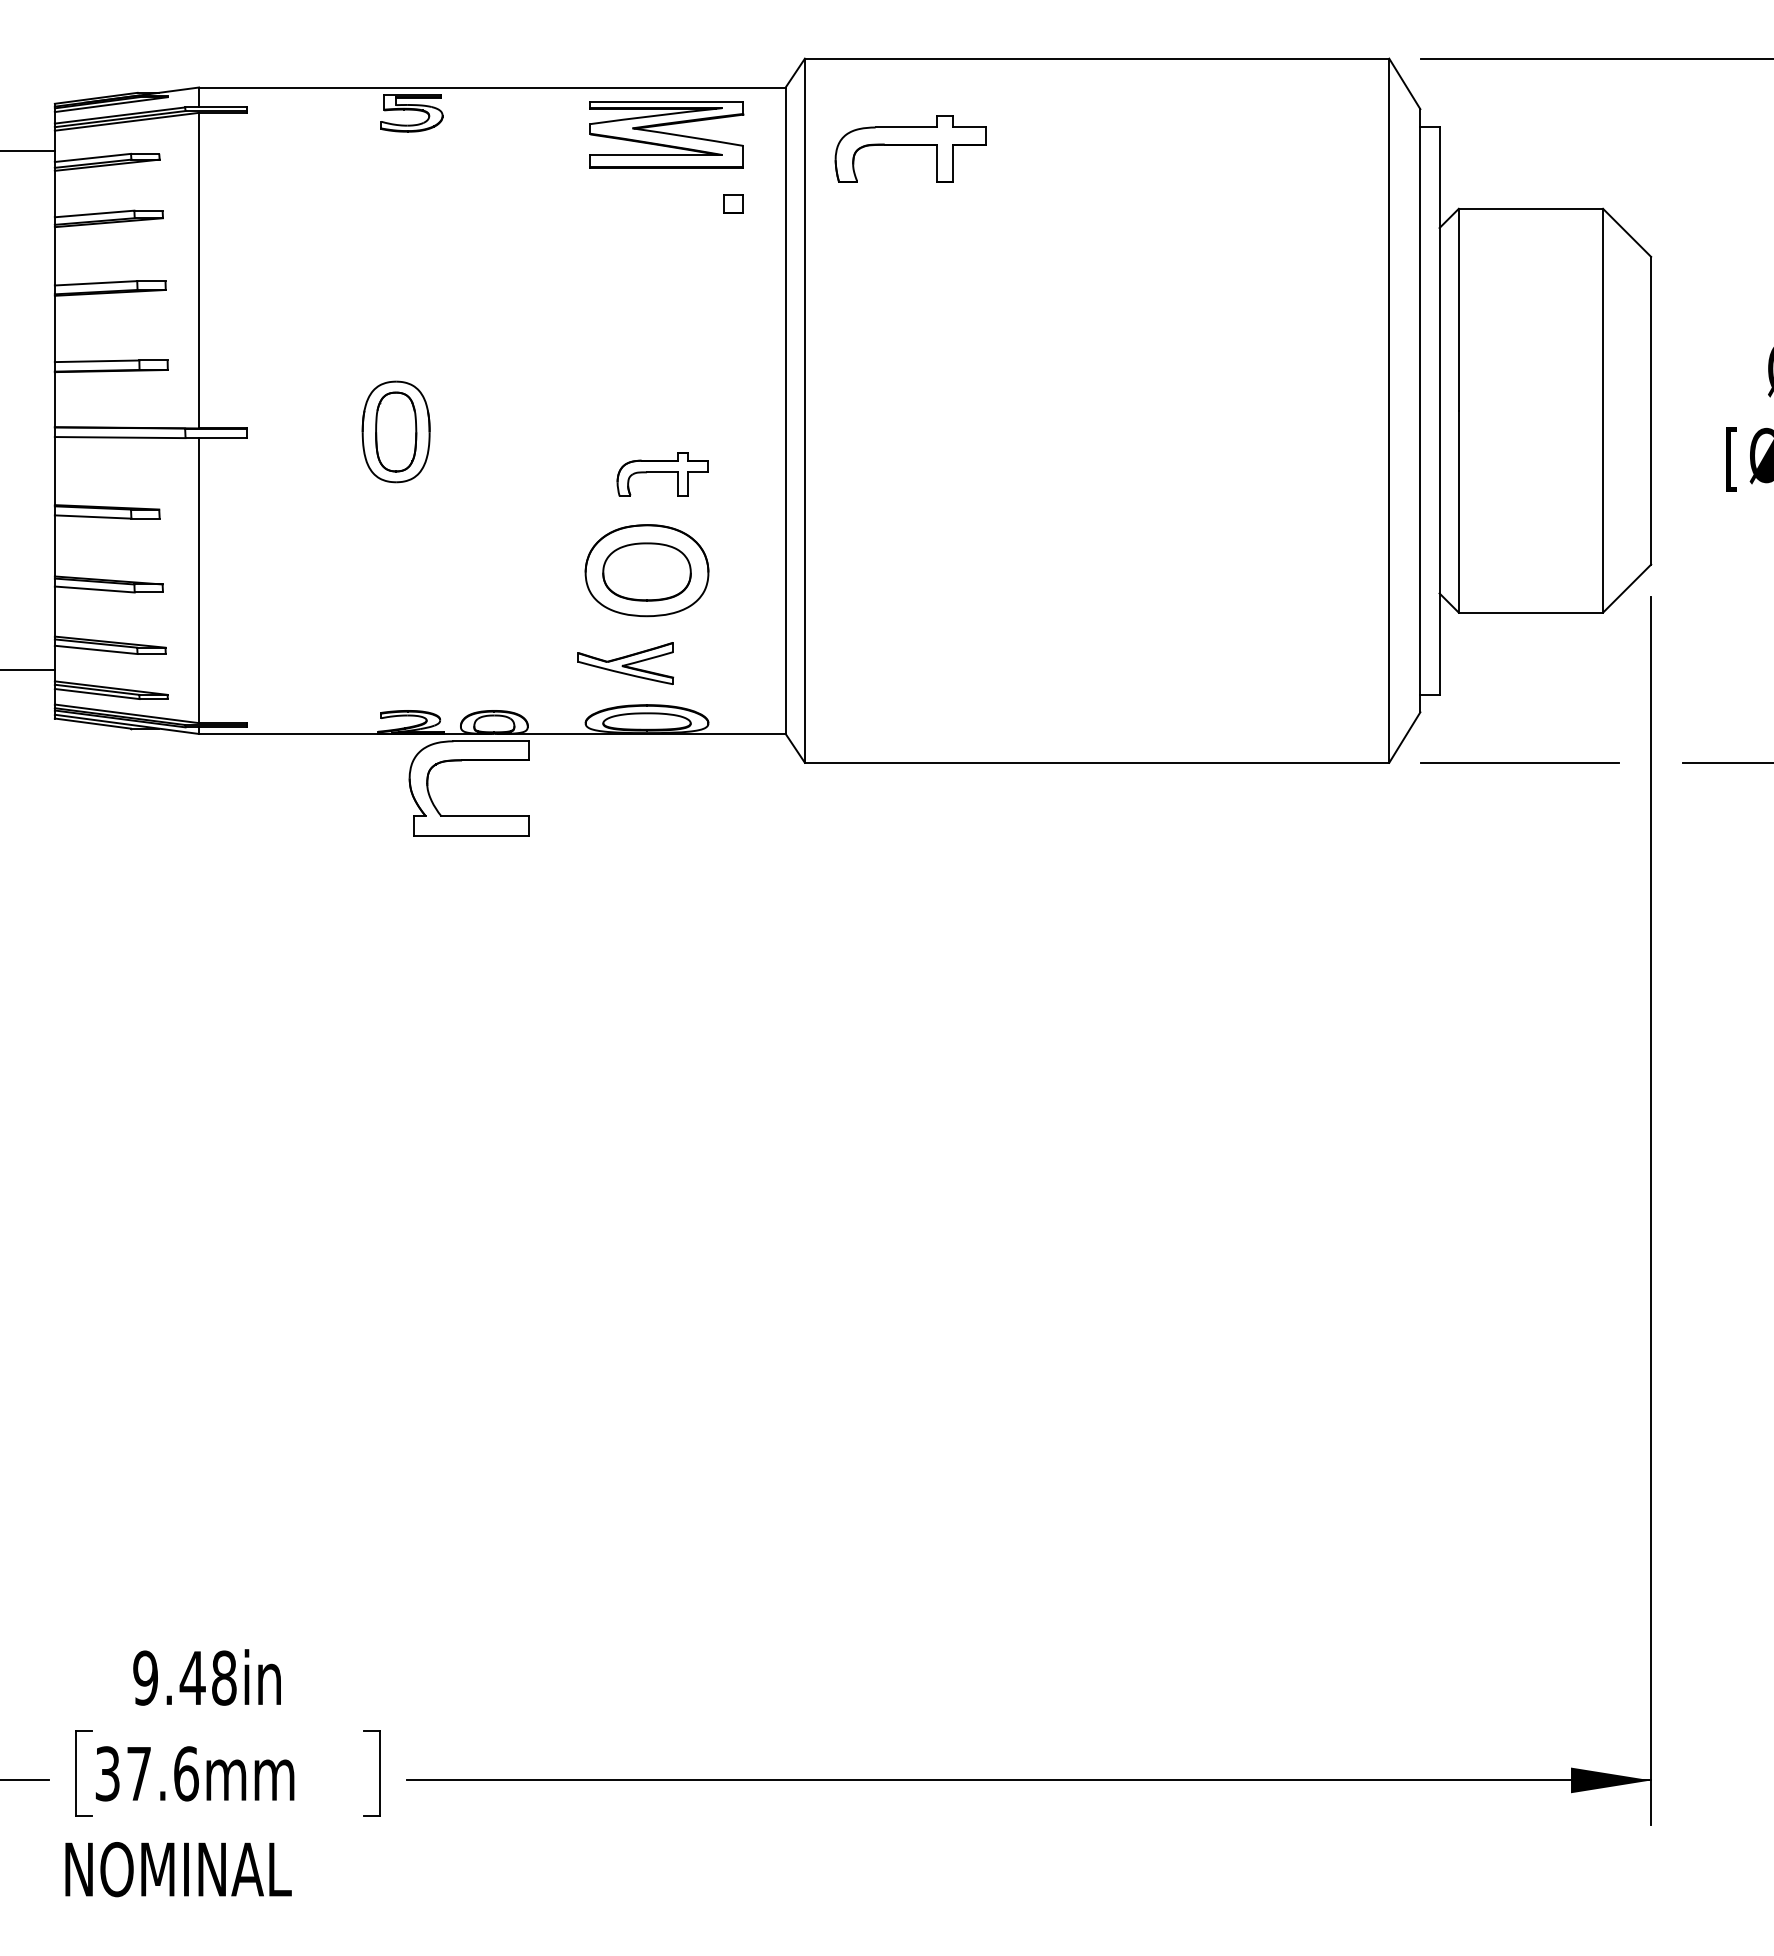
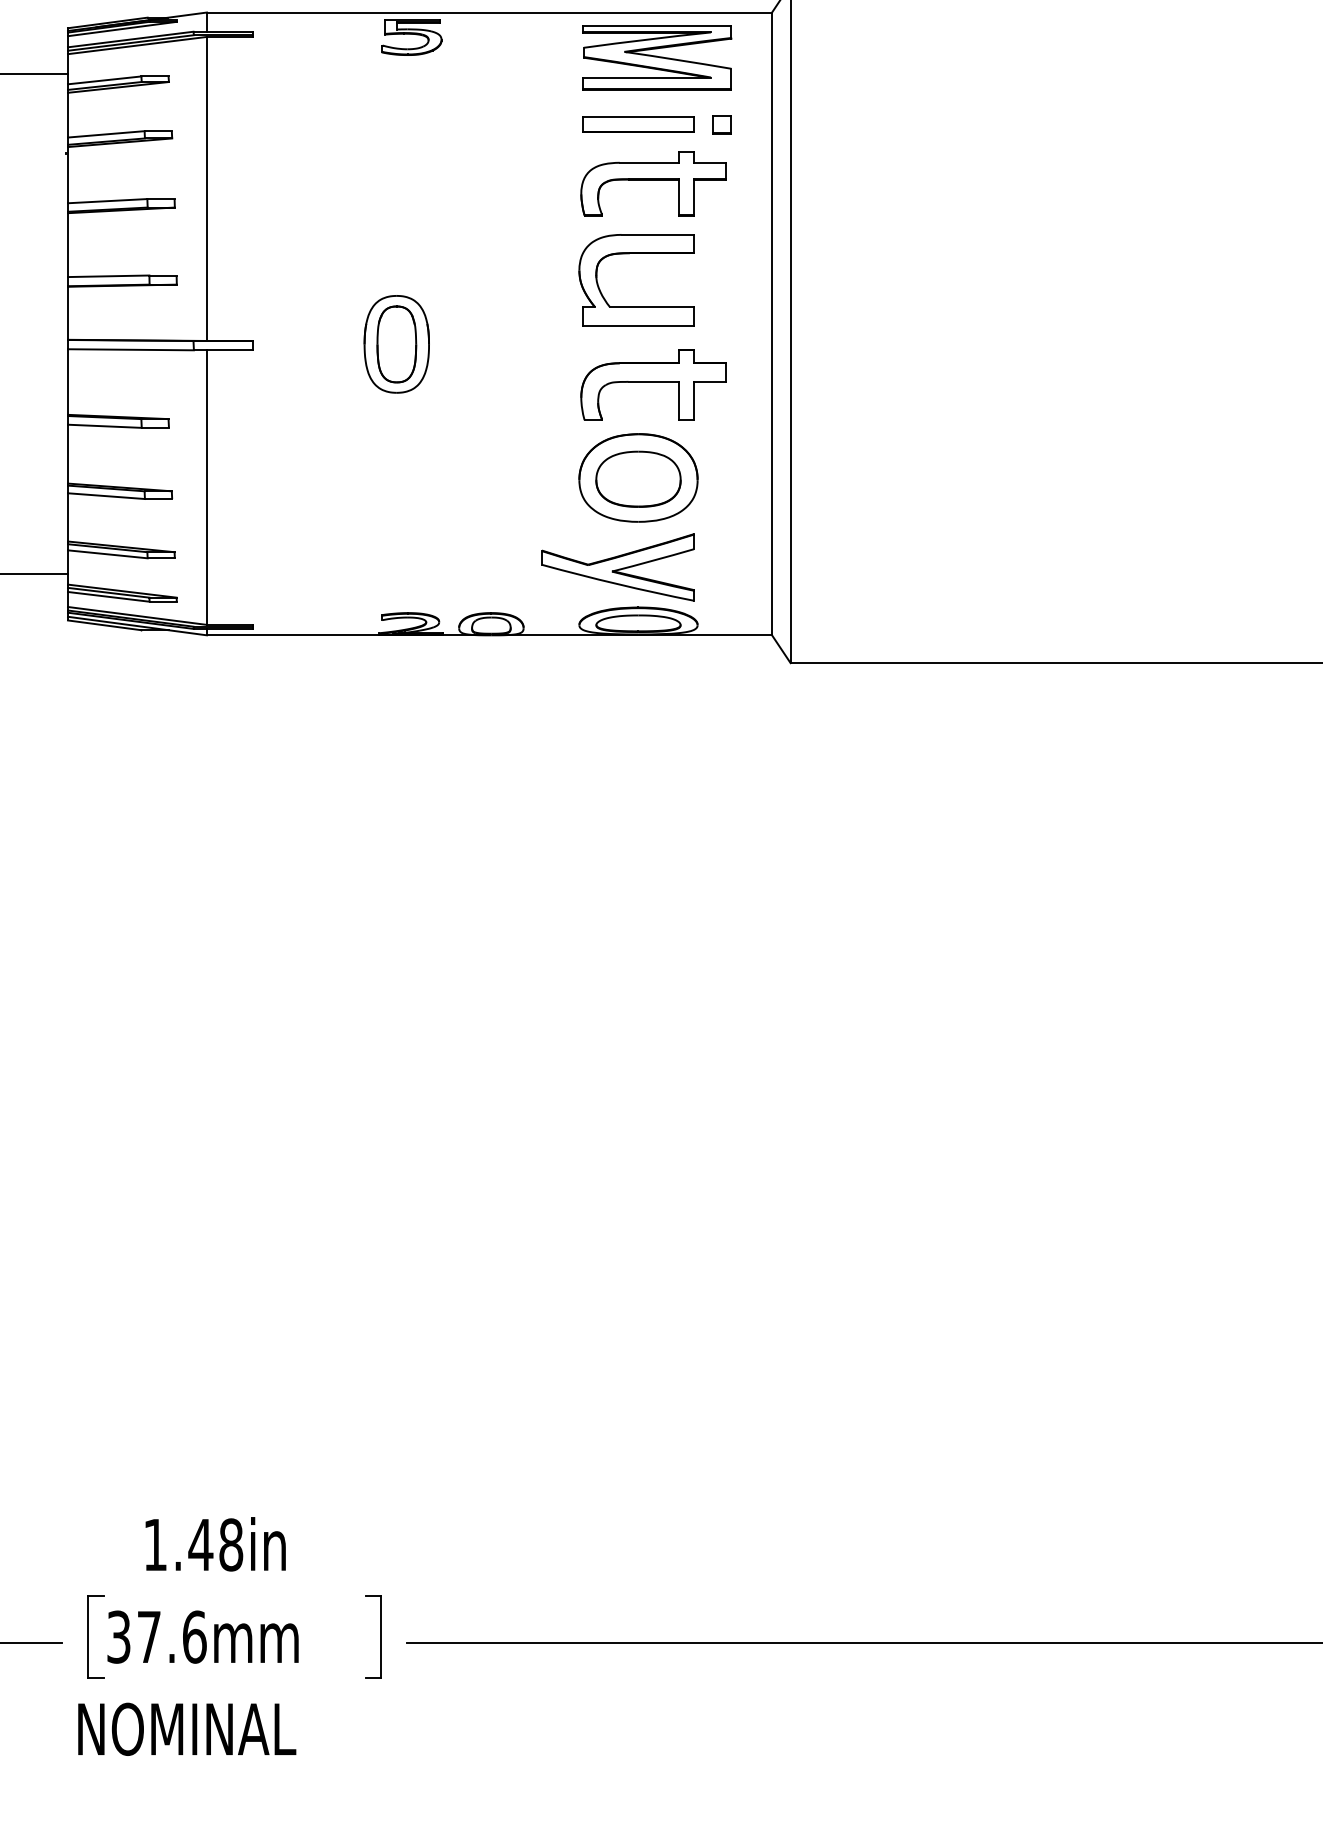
part: (910, 148) -> (653, 183), moved
part: (647, 203) -> (638, 124), added
part: (662, 474) -> (653, 385), size x1.67
part: (625, 663) -> (617, 567), size x1.67
part: (468, 815) -> (636, 306), moved
text: (145, 1677) -> (155, 1544), 9.48in -> 1.48in

